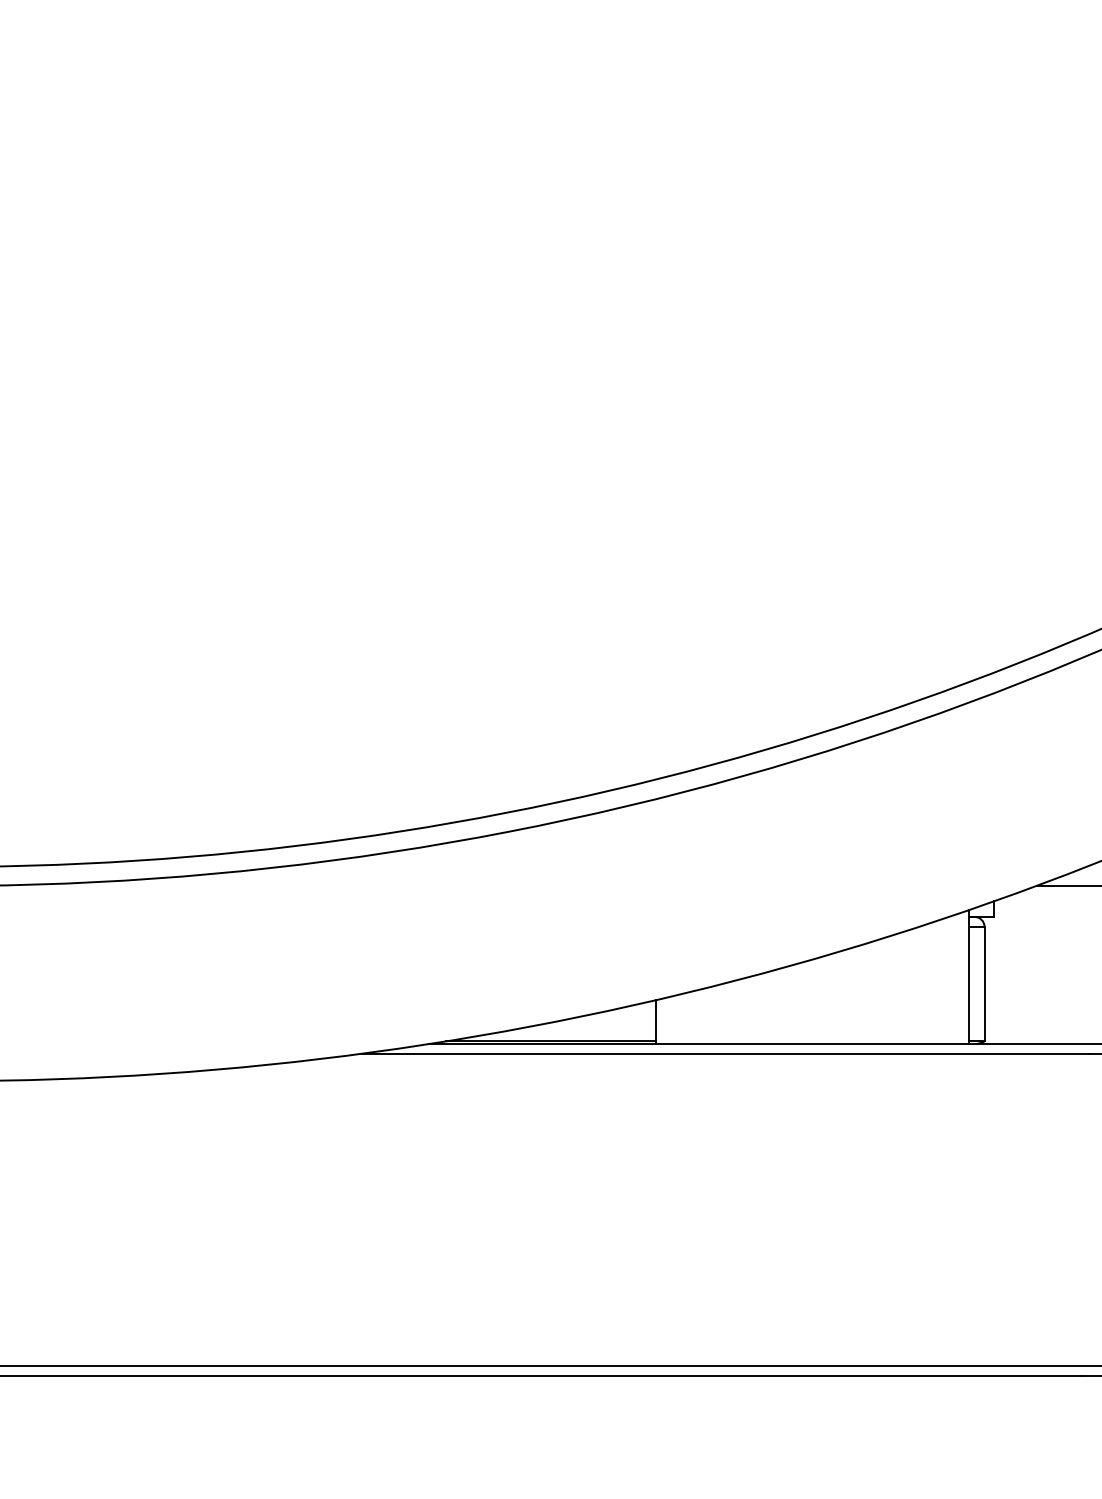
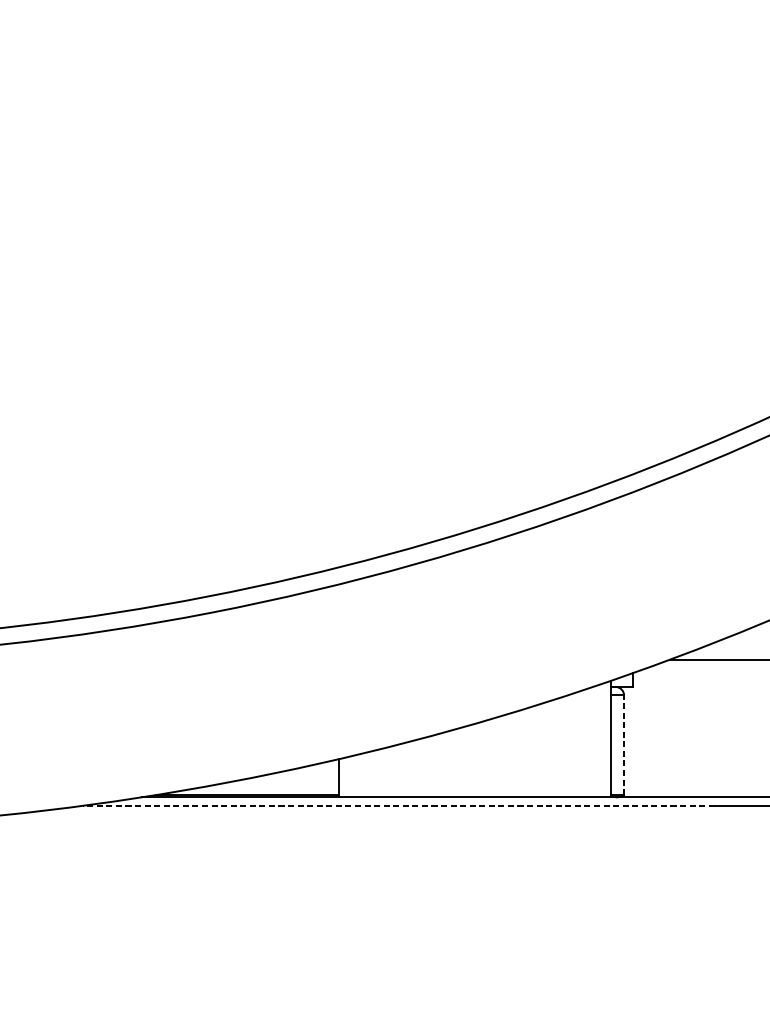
line: (984, 983) -> (624, 744), solid -> dashed
line: (725, 1053) -> (398, 805), solid -> dashed

